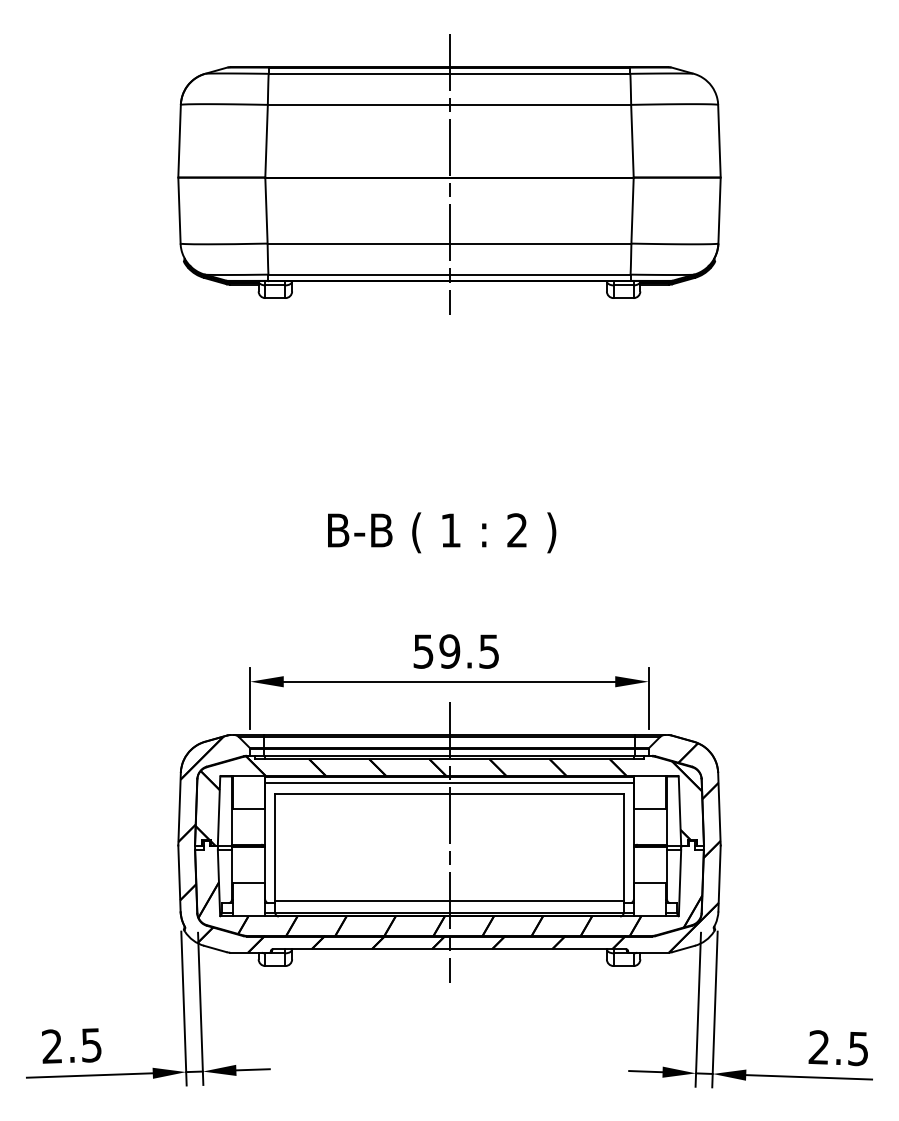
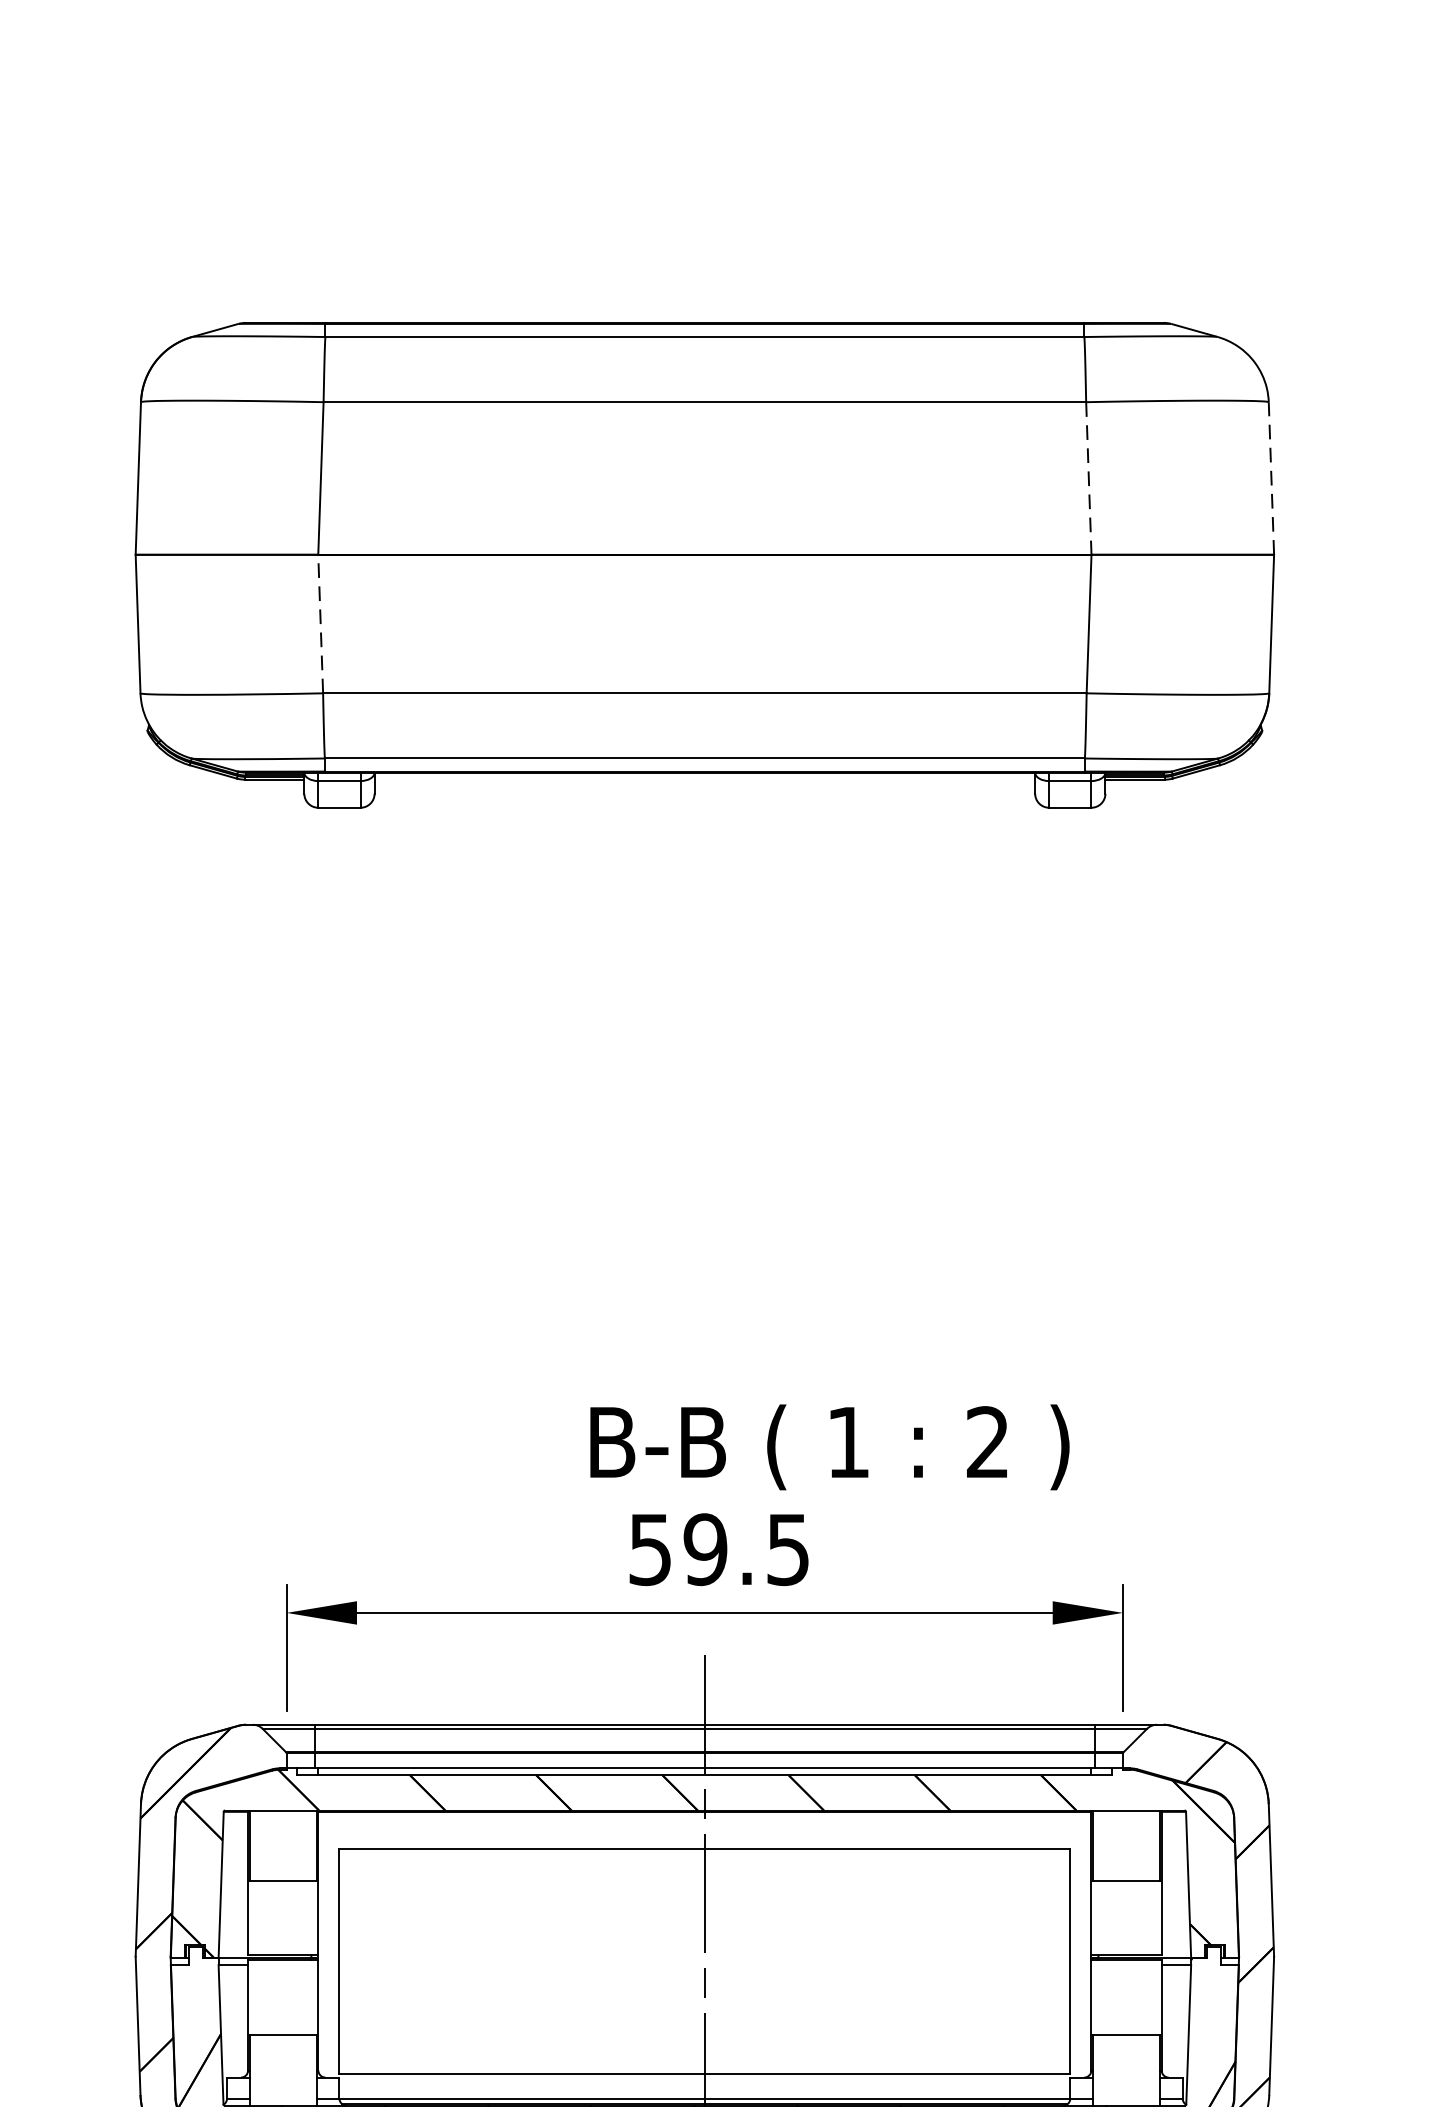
line: (719, 140) -> (1271, 476), solid -> dashed
line: (632, 141) -> (1088, 479), solid -> dashed
line: (449, 173) -> (704, 546), removed
line: (266, 210) -> (320, 623), solid -> dashed
text: (442, 532) -> (830, 1446), moved
line: (449, 782) -> (704, 1824), removed

